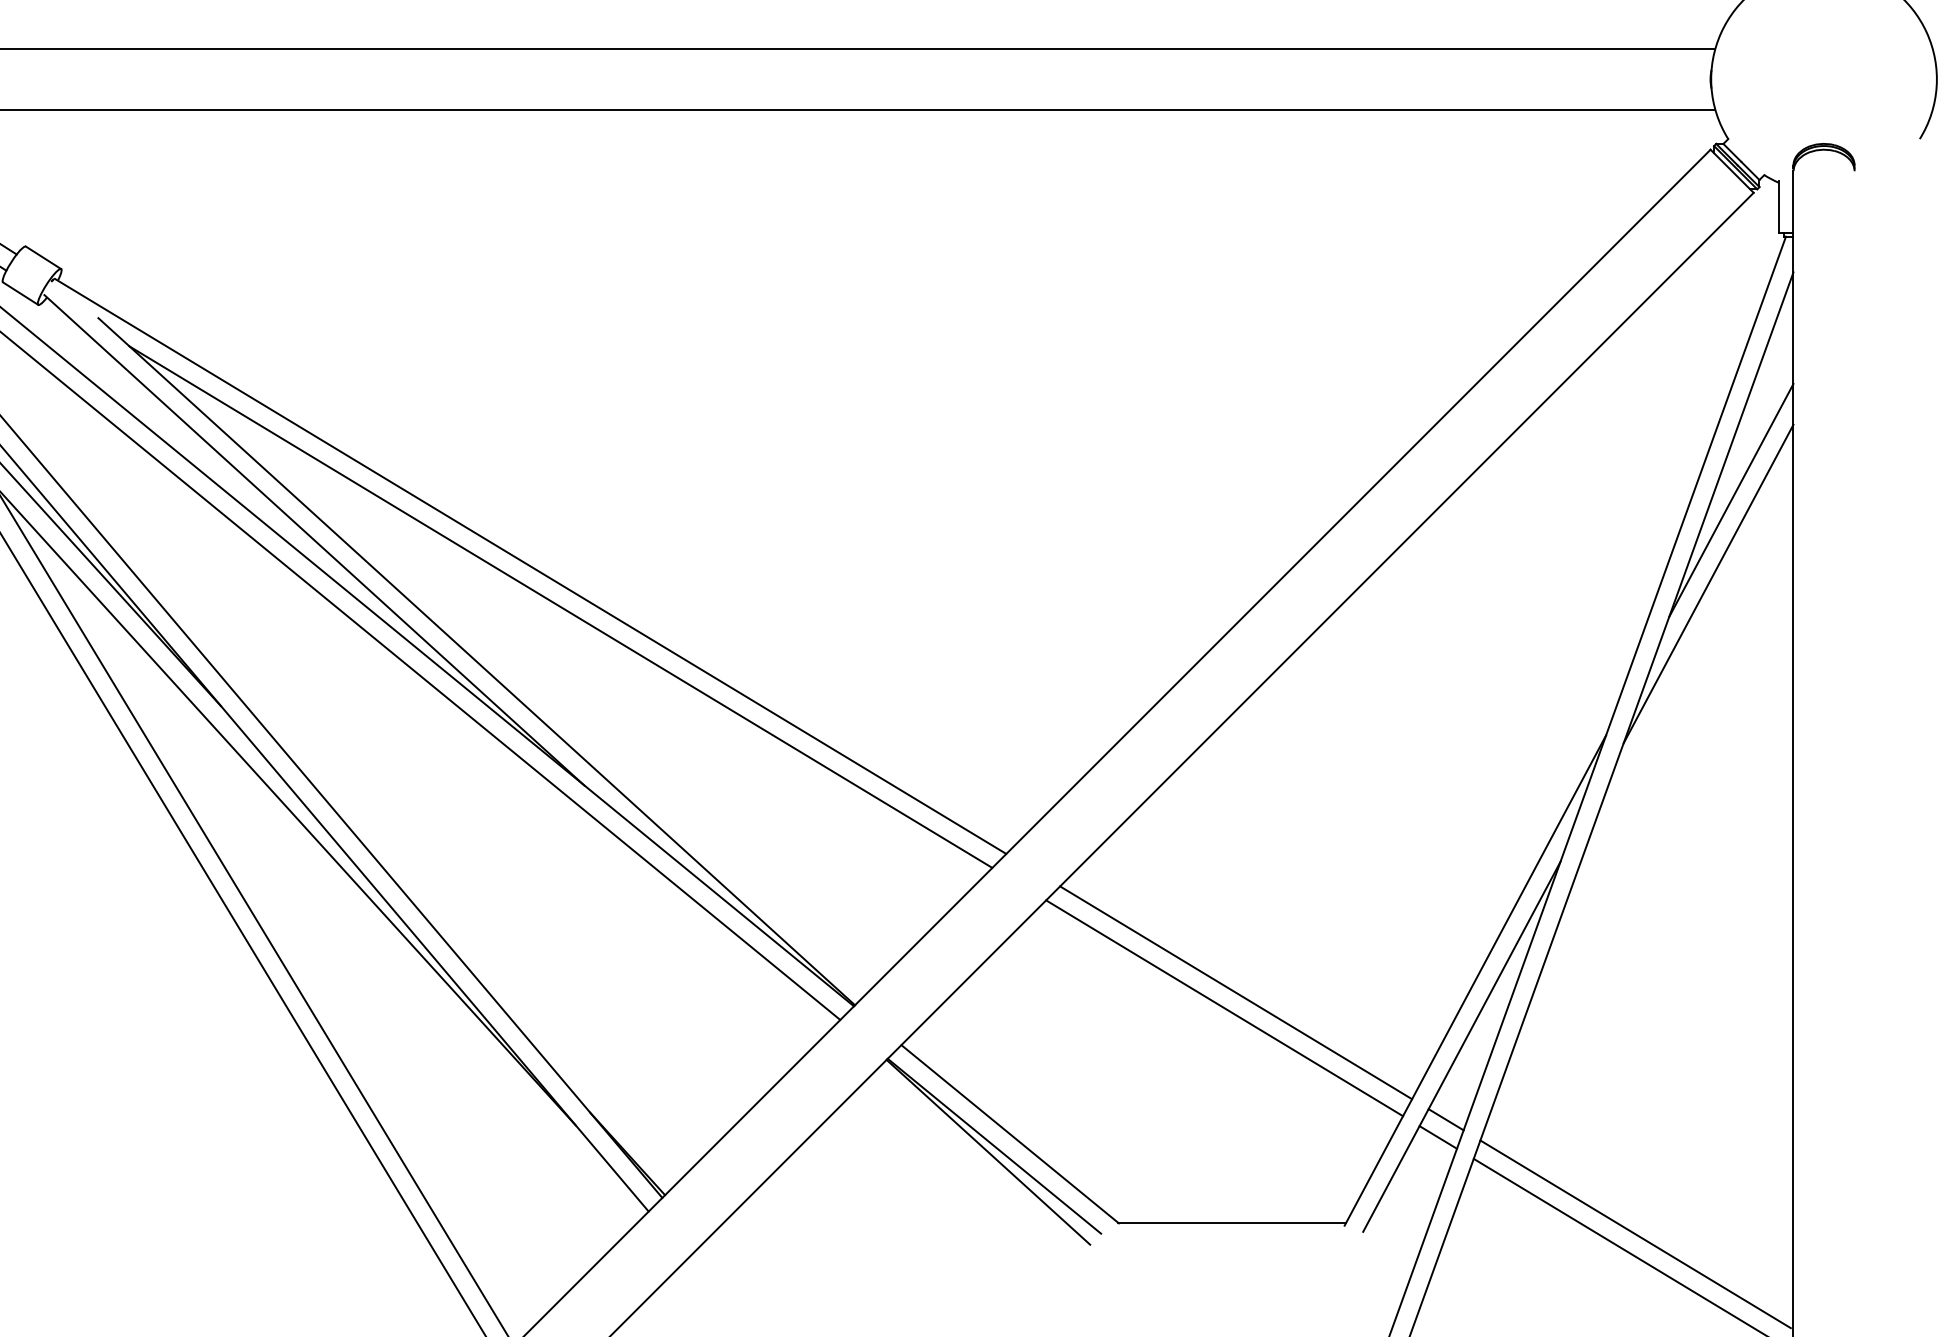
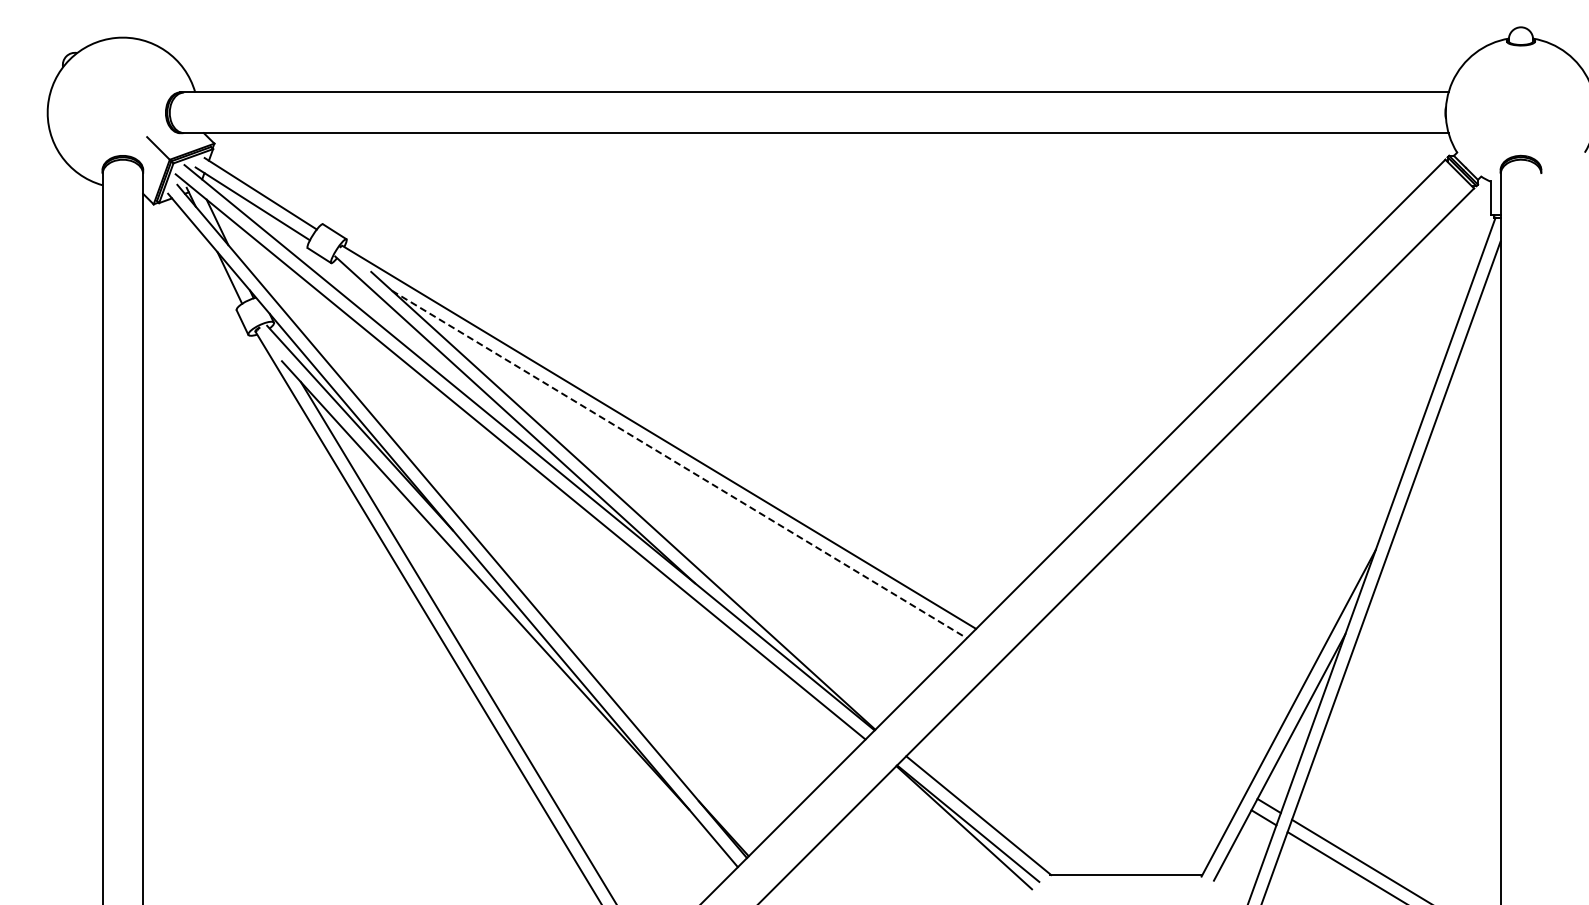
line: (1730, 499) -> (1458, 392), removed
line: (1707, 583) -> (1443, 448), removed
line: (561, 607) -> (679, 464), solid -> dashed
line: (1236, 992) -> (1129, 721), removed
line: (1224, 1007) -> (1121, 731), removed

